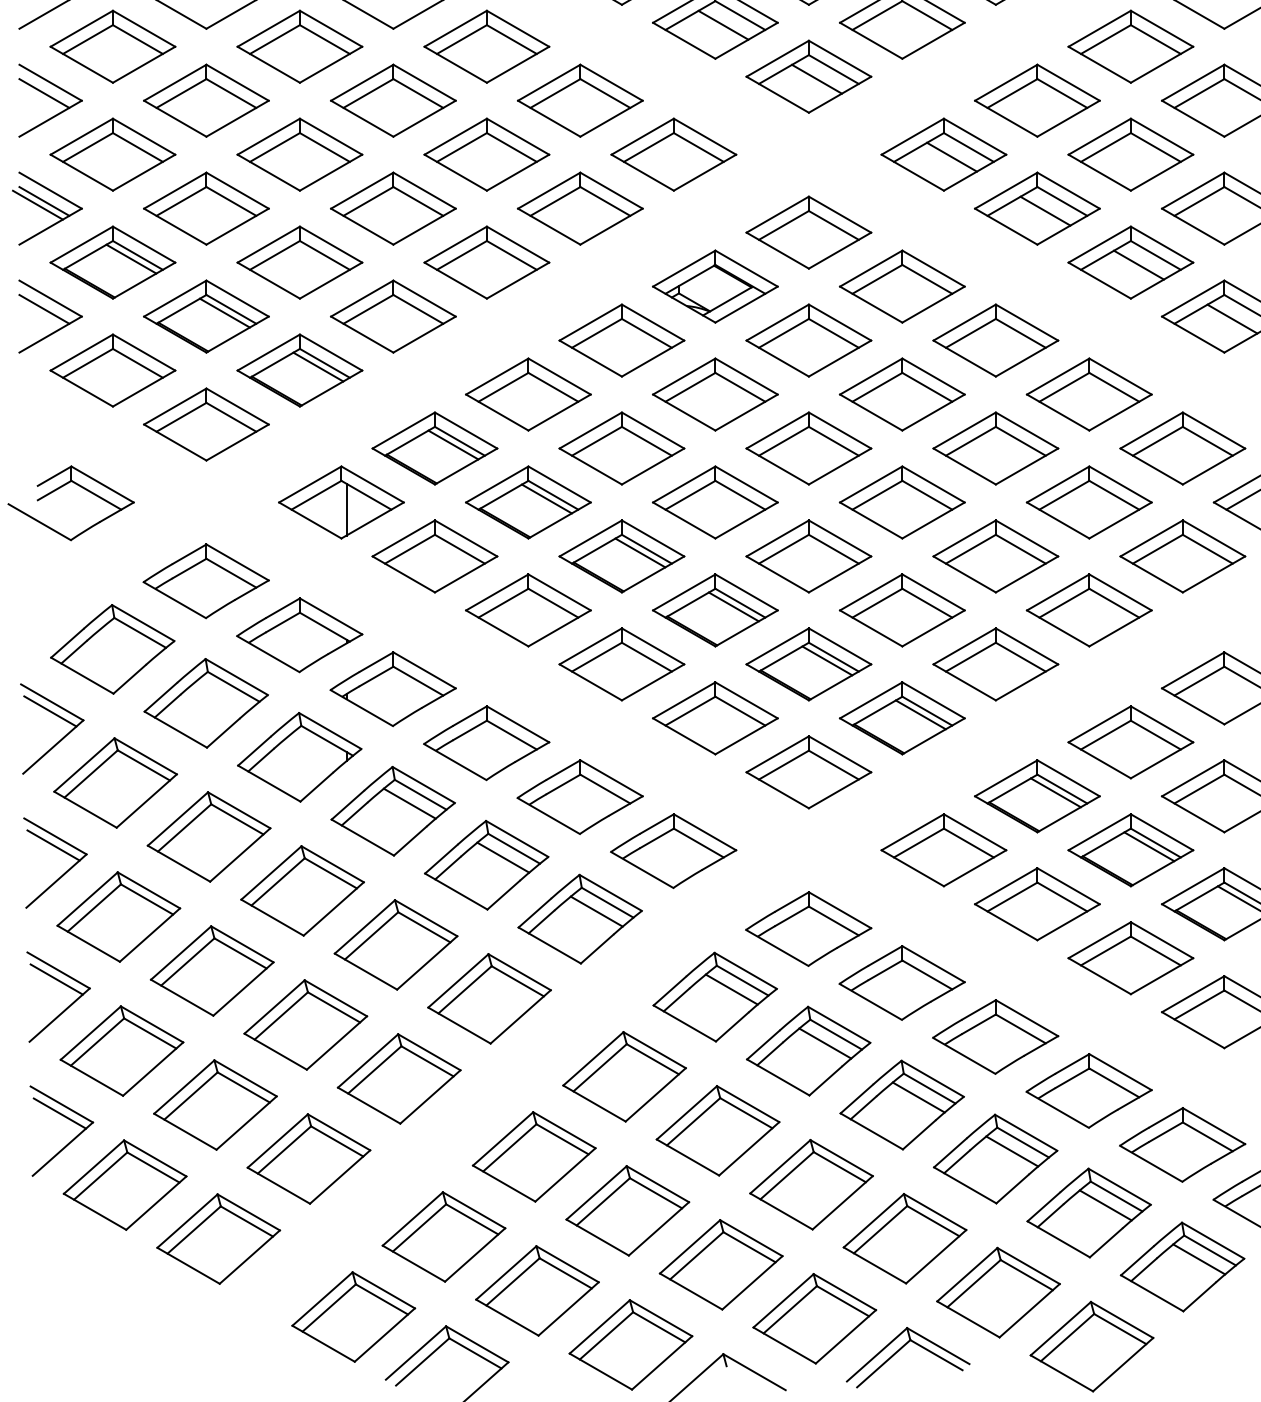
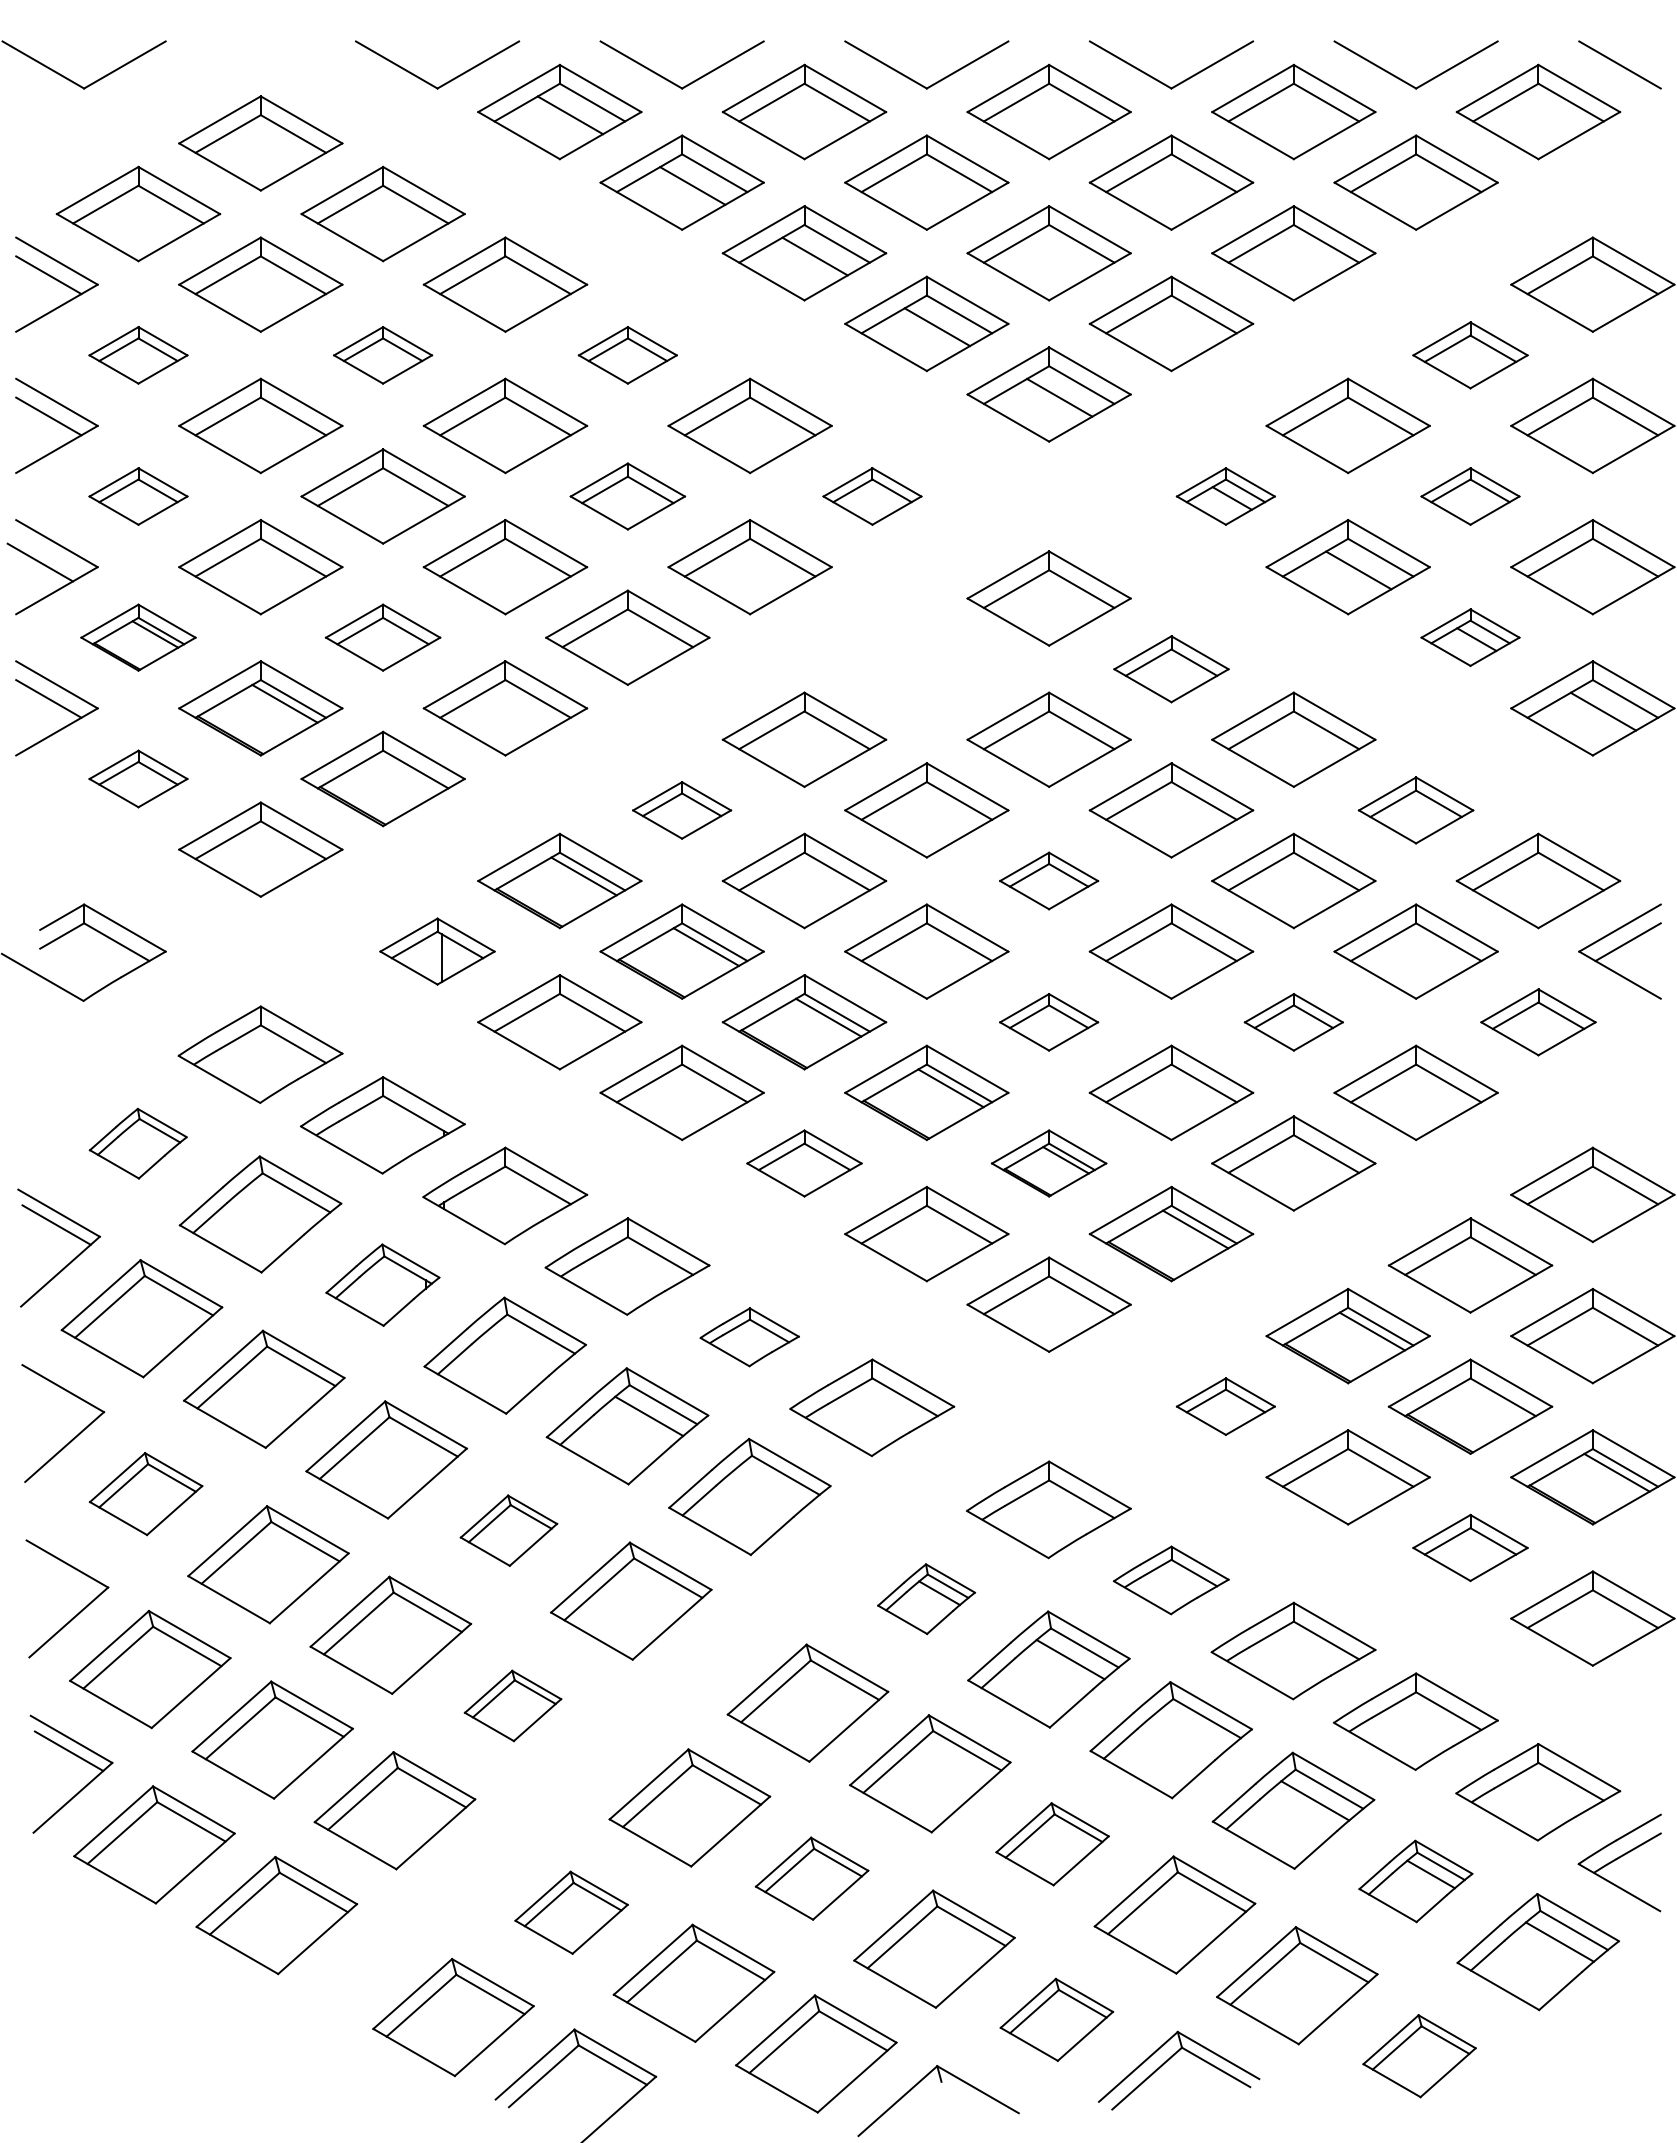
part: (112, 46) -> (138, 355), size x0.6
part: (299, 46) -> (382, 355), size x0.6
part: (486, 46) -> (627, 355), size x0.6
part: (1130, 46) -> (1470, 355), size x0.7
part: (112, 154) -> (138, 496), size x0.6
part: (486, 154) -> (627, 496), size x0.7
part: (673, 154) -> (872, 496), size x0.6
part: (943, 154) -> (1225, 496), size x0.6
part: (1130, 154) -> (1470, 496), size x0.6
line: (44, 201) -> (48, 557), removed
part: (112, 262) -> (138, 637), size x0.7
part: (299, 262) -> (382, 637), size x0.7
part: (1130, 262) -> (1470, 637), size x0.6
part: (715, 286) -> (926, 669), removed
part: (902, 286) -> (1171, 669), size x0.7
line: (317, 367) -> (406, 774), removed
part: (112, 370) -> (138, 778), size x0.6
part: (527, 394) -> (681, 810), size x0.6
part: (1088, 394) -> (1415, 810), size x0.7
part: (808, 448) -> (1048, 880), size x0.6
part: (341, 502) -> (437, 951), size x0.7
part: (808, 556) -> (1048, 1022), size x0.6
part: (995, 556) -> (1293, 1022), size x0.6
part: (1182, 556) -> (1538, 1022), size x0.7
part: (112, 649) -> (138, 1143), size x0.6
part: (621, 664) -> (804, 1163), size x0.7
part: (808, 664) -> (1048, 1163), size x0.7
part: (299, 757) -> (382, 1285), size x0.7
part: (579, 797) -> (749, 1337), size x0.6
line: (409, 803) -> (526, 1345), removed
line: (53, 845) -> (60, 1400), removed
line: (1149, 847) -> (1494, 1402), removed
part: (943, 850) -> (1225, 1406), size x0.6
line: (596, 911) -> (771, 1486), removed
part: (118, 916) -> (145, 1493), size x0.7
part: (395, 944) -> (508, 1530), size x0.6
part: (1130, 957) -> (1470, 1547), size x0.7
line: (56, 979) -> (64, 1575), removed
part: (902, 983) -> (1171, 1580), size x0.7
part: (715, 997) -> (926, 1599), size x0.6
part: (398, 1078) -> (512, 1705), size x0.6
line: (918, 1096) -> (1192, 1729), removed
part: (811, 1184) -> (1052, 1843), size x0.7
part: (627, 1210) -> (811, 1878), size x0.7
part: (1088, 1213) -> (1415, 1881), size x0.7
part: (443, 1236) -> (571, 1912), size x0.7
part: (814, 1318) -> (1056, 2019), size x0.7
part: (1091, 1346) -> (1419, 2055), size x0.7

